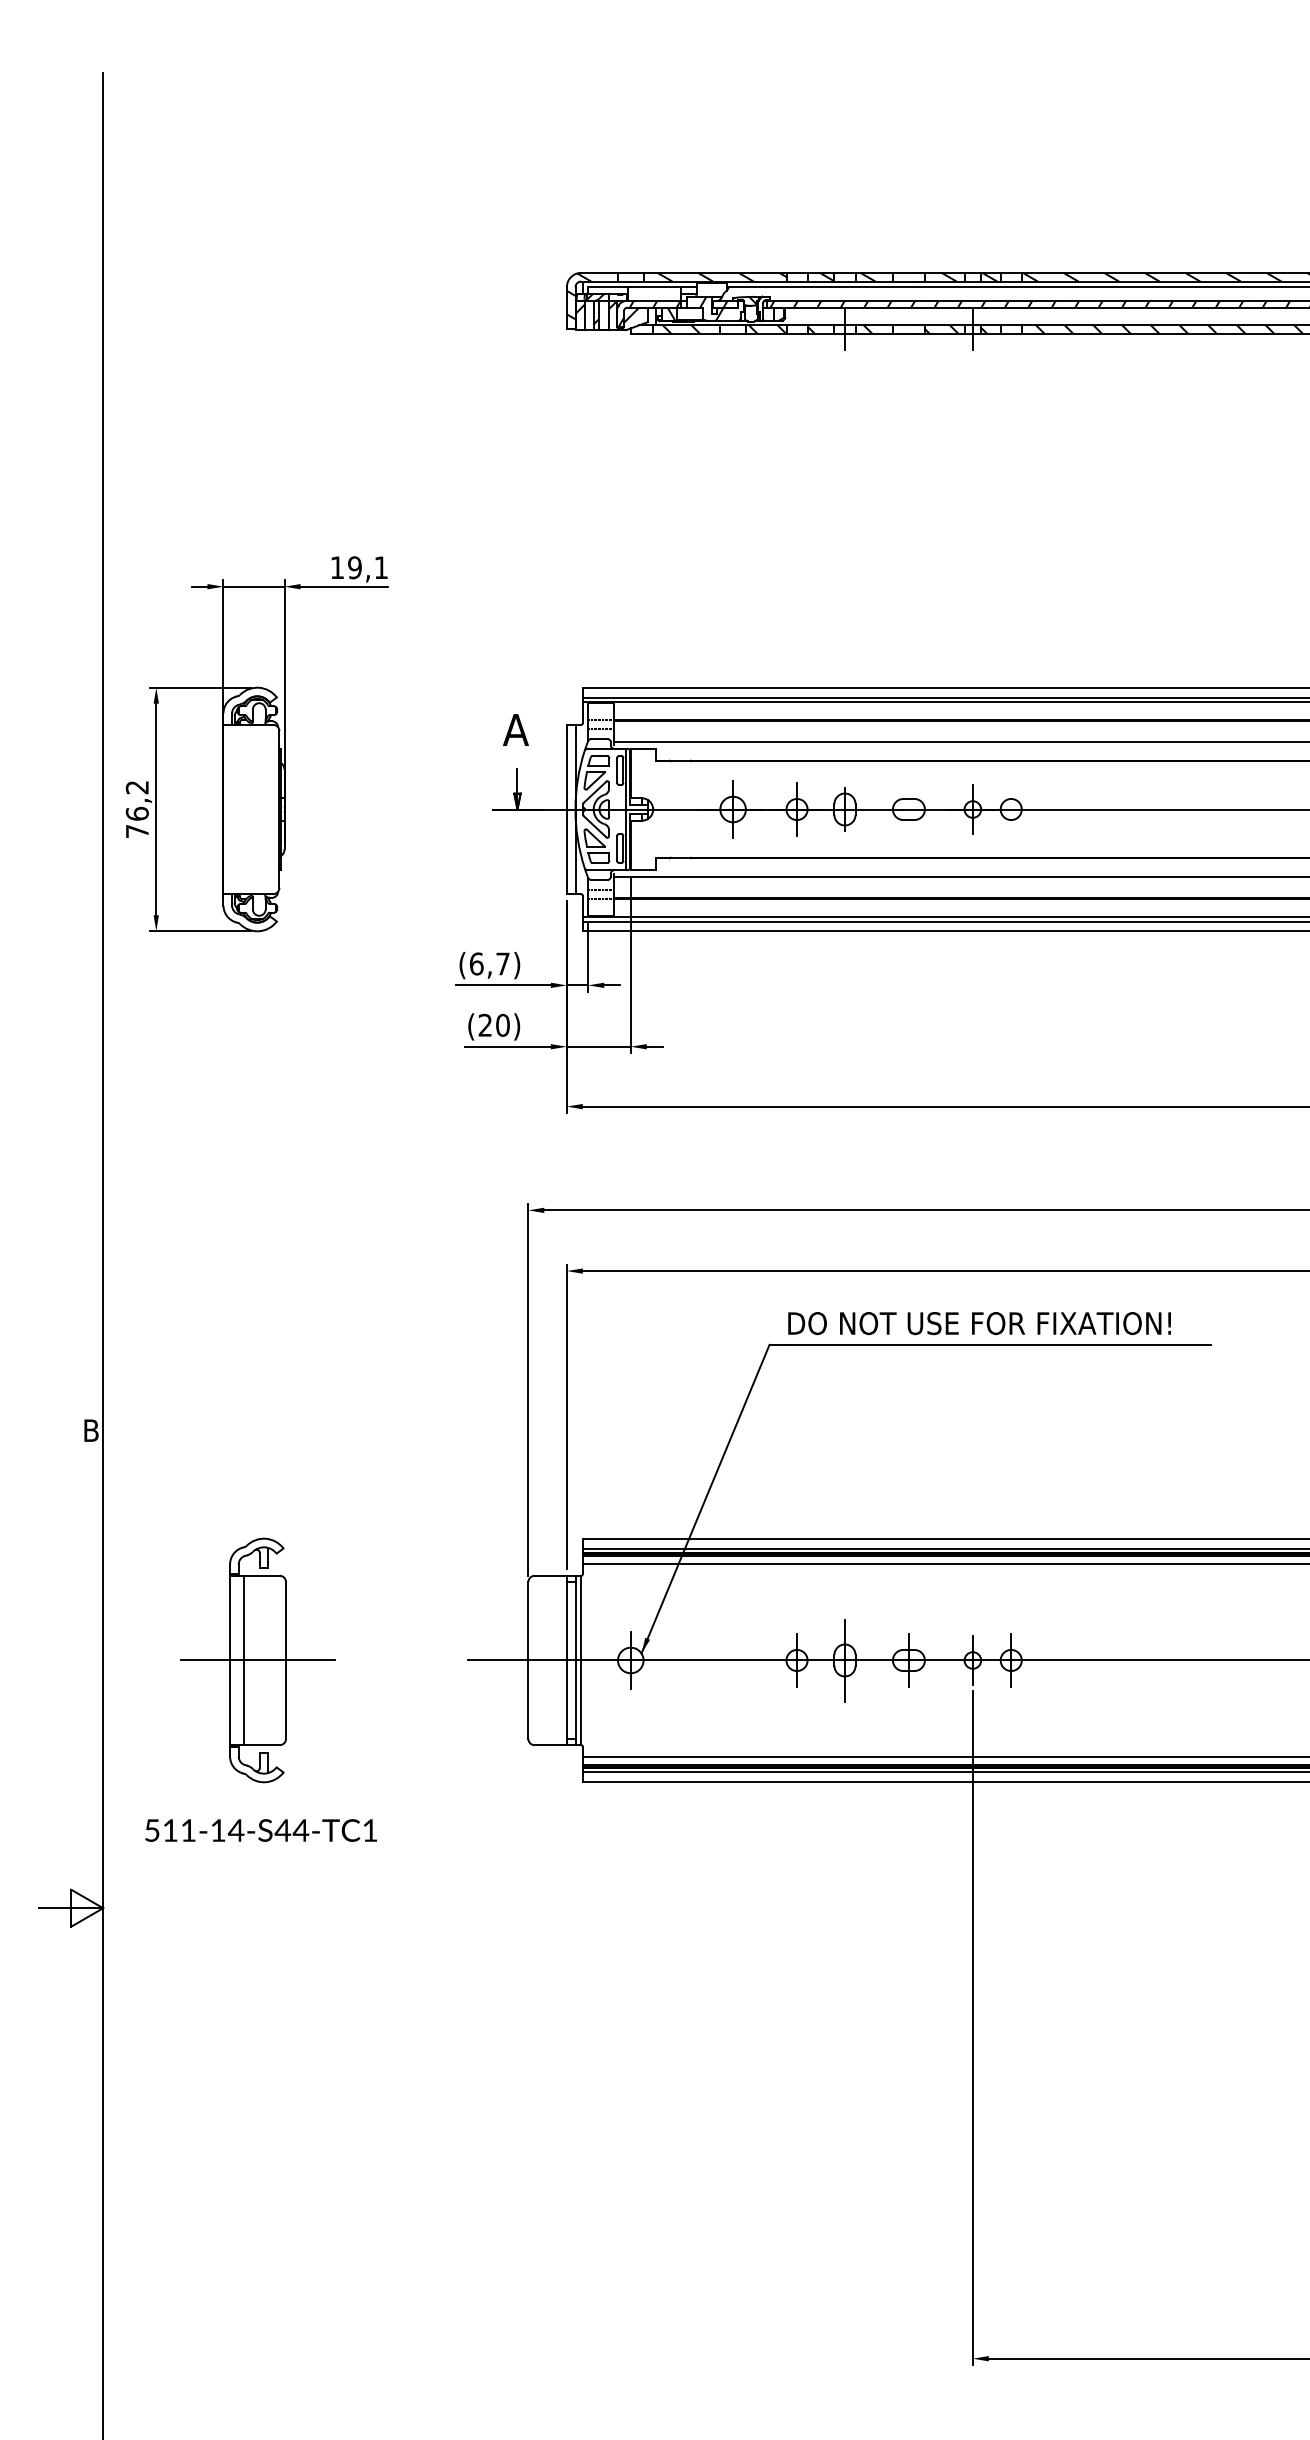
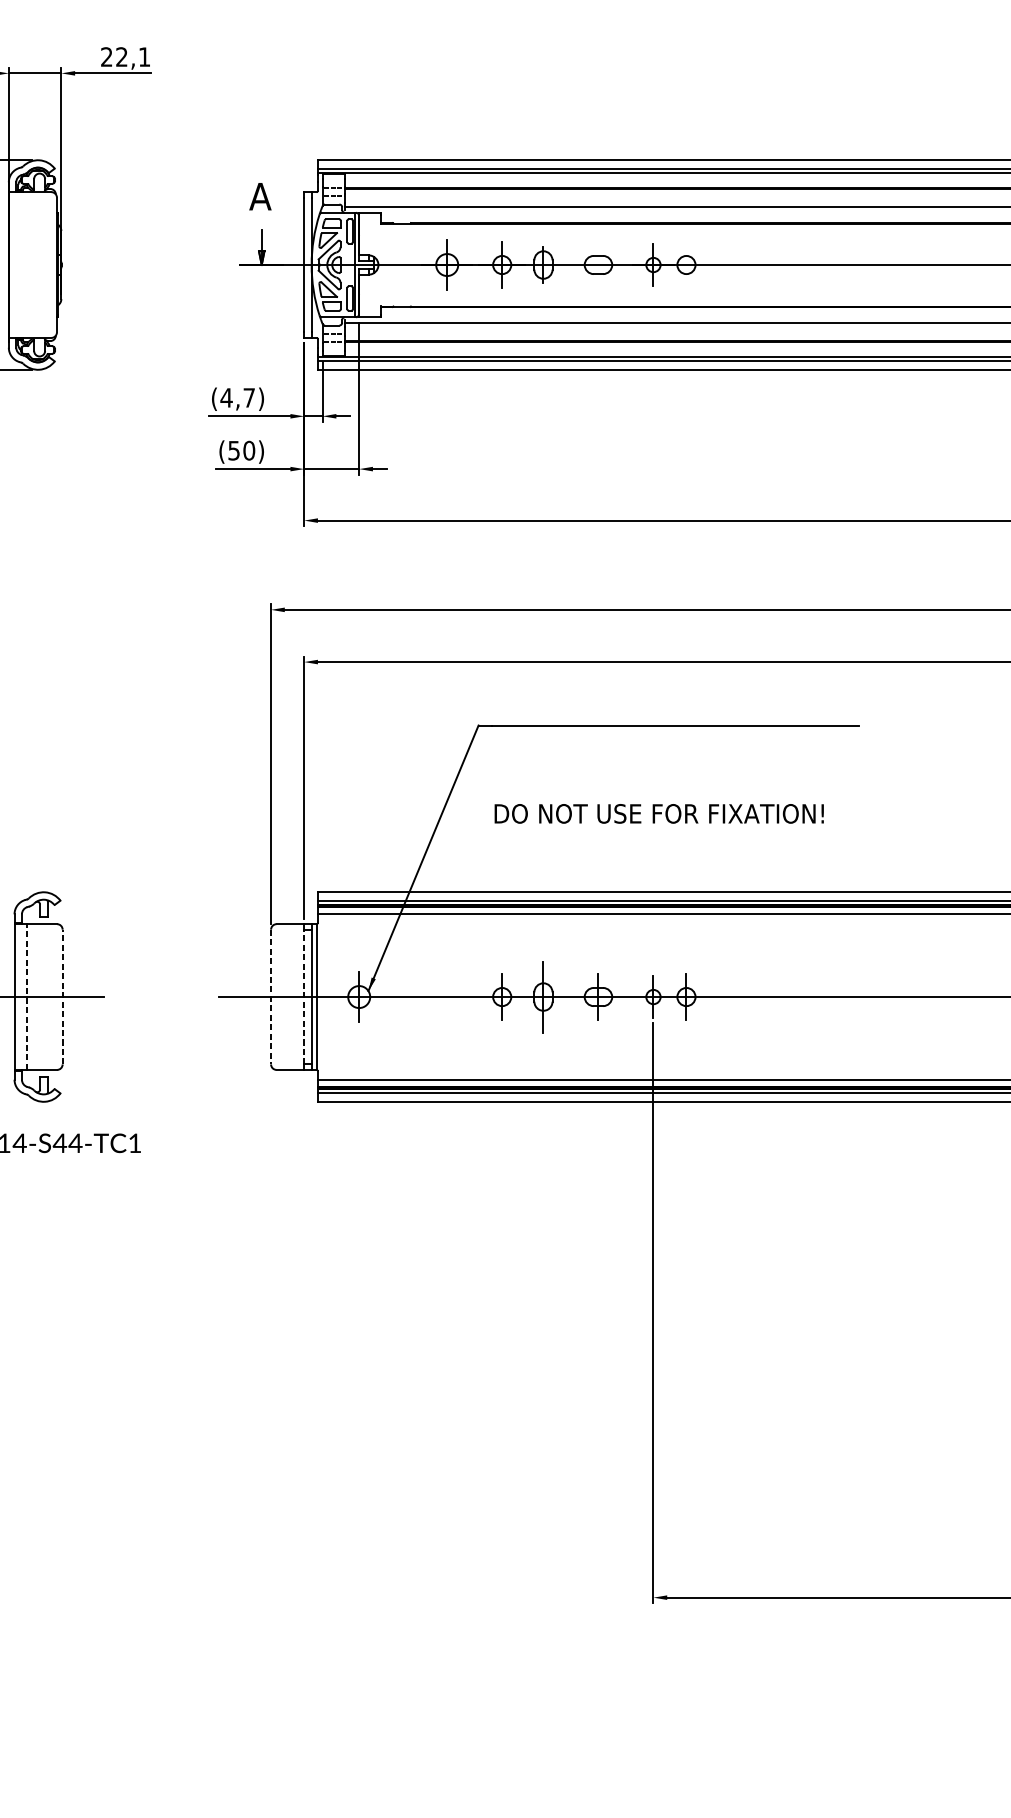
text: (345, 567) -> (113, 56), 19,1 -> 22,1
text: (476, 963) -> (226, 397), (6,7) -> (4,7)
text: (484, 1024) -> (233, 449), (20) -> (50)
text: (979, 1323) -> (659, 813), moved
line: (244, 1660) -> (26, 997), solid -> dashed
line: (286, 1660) -> (63, 997), solid -> dashed
line: (566, 1660) -> (303, 997), solid -> dashed
line: (528, 1661) -> (271, 997), solid -> dashed

